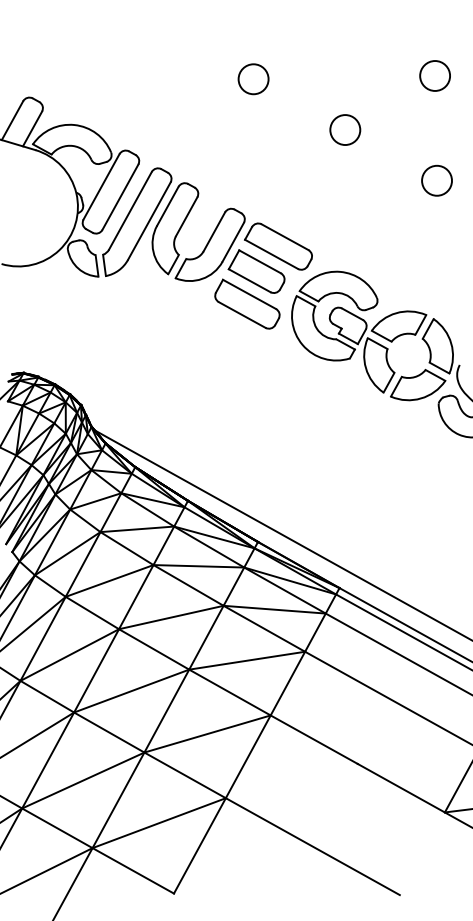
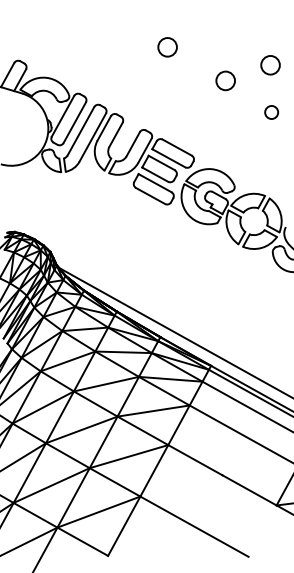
circle: (435, 76) -> (270, 65), moved
circle: (253, 79) -> (167, 47), moved
circle: (345, 129) -> (225, 80), moved
circle: (436, 180) -> (271, 112), size x0.7

